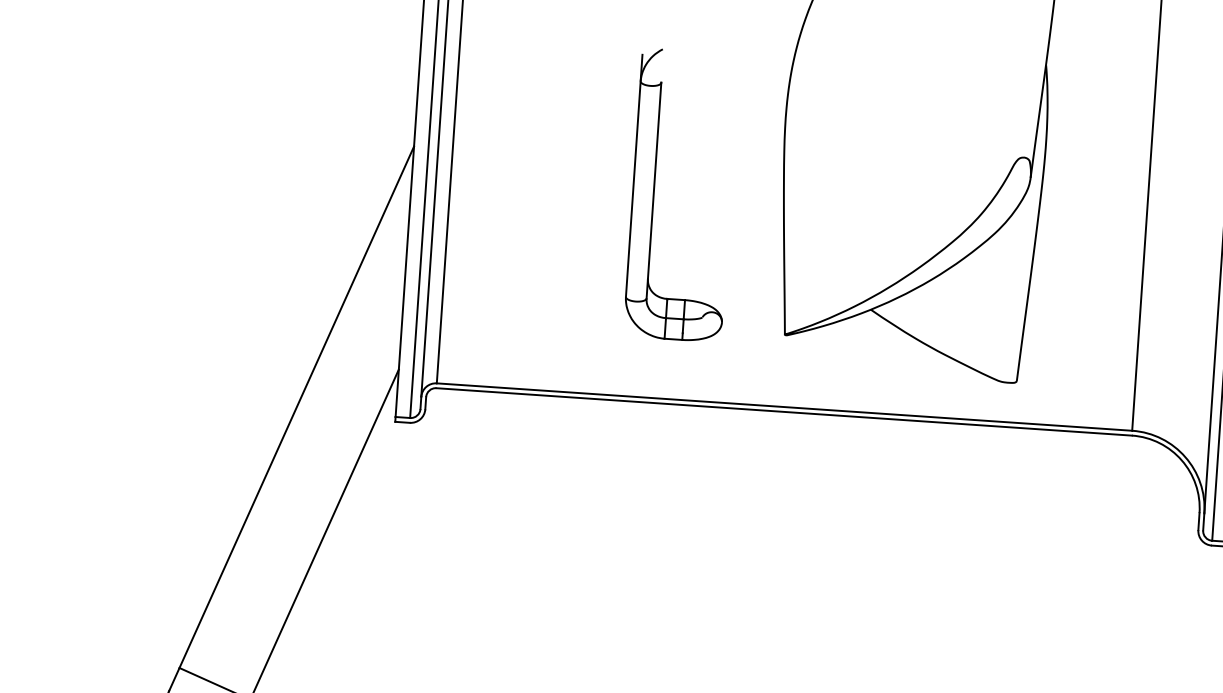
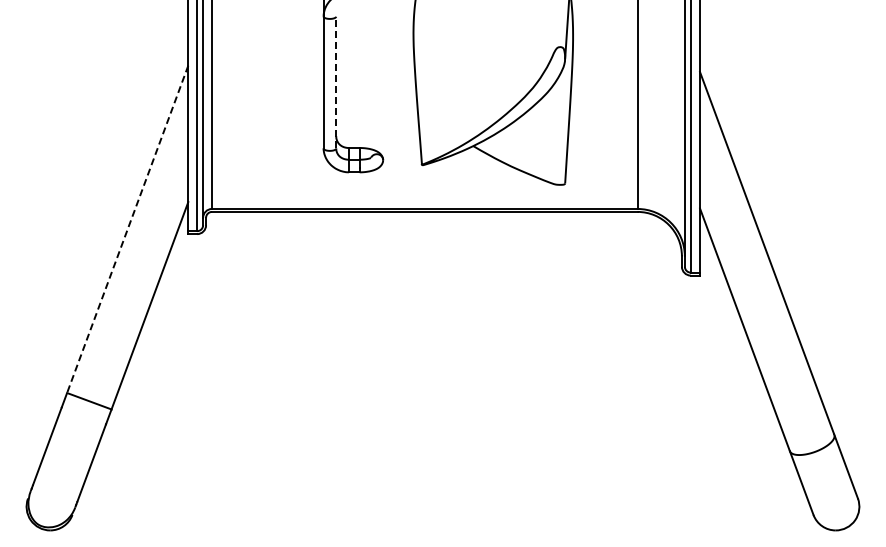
line: (654, 190) -> (336, 82), solid -> dashed
line: (296, 407) -> (127, 229), solid -> dashed

